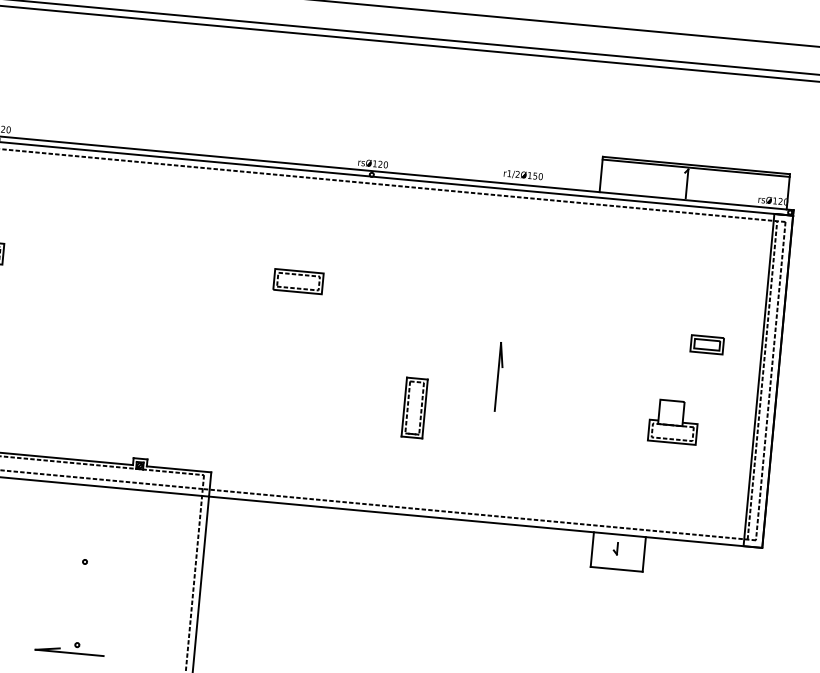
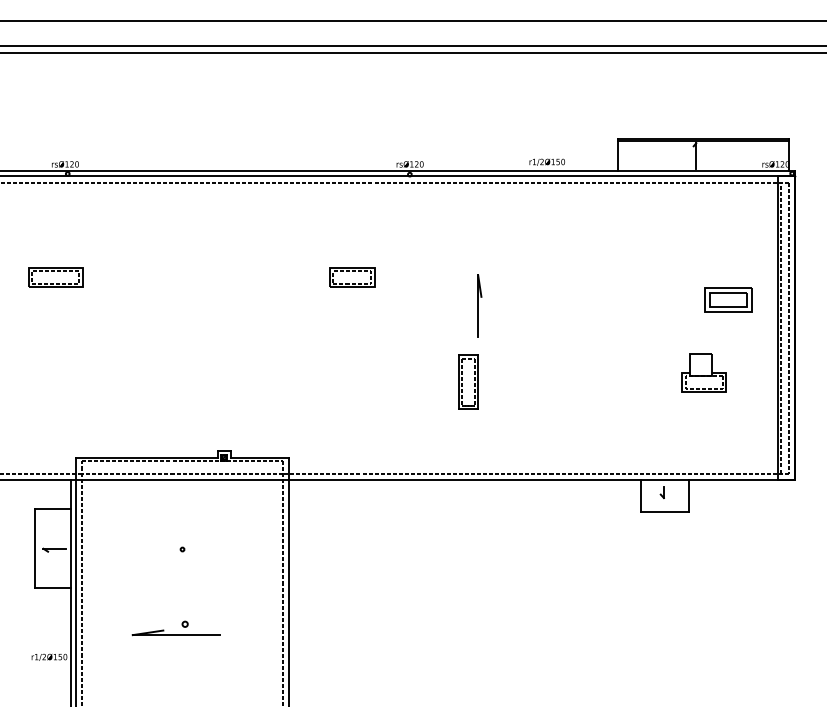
part: (706, 344) -> (727, 300), size x1.6
part: (499, 376) -> (479, 305), moved
part: (69, 647) -> (175, 628), size x1.4

